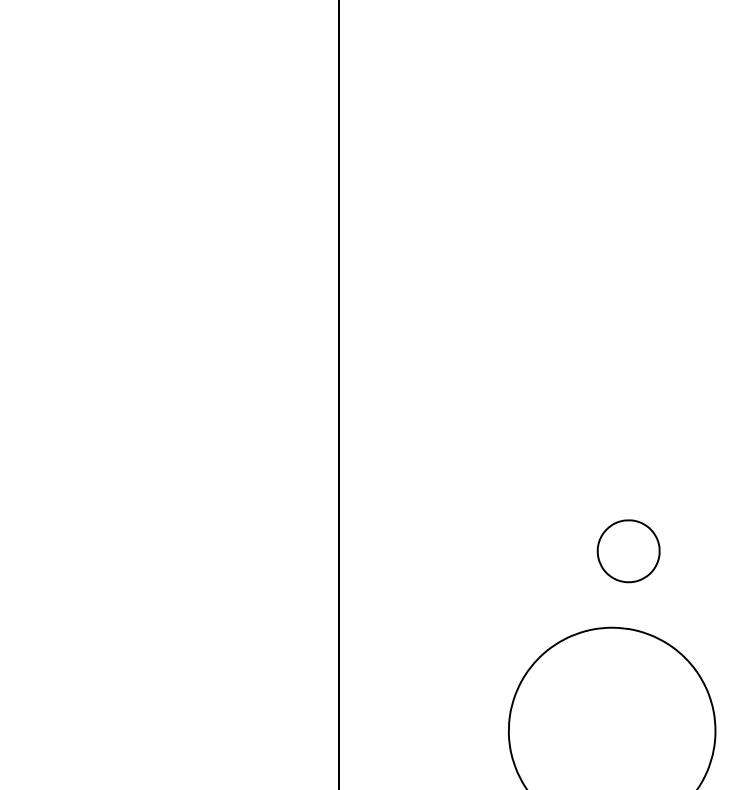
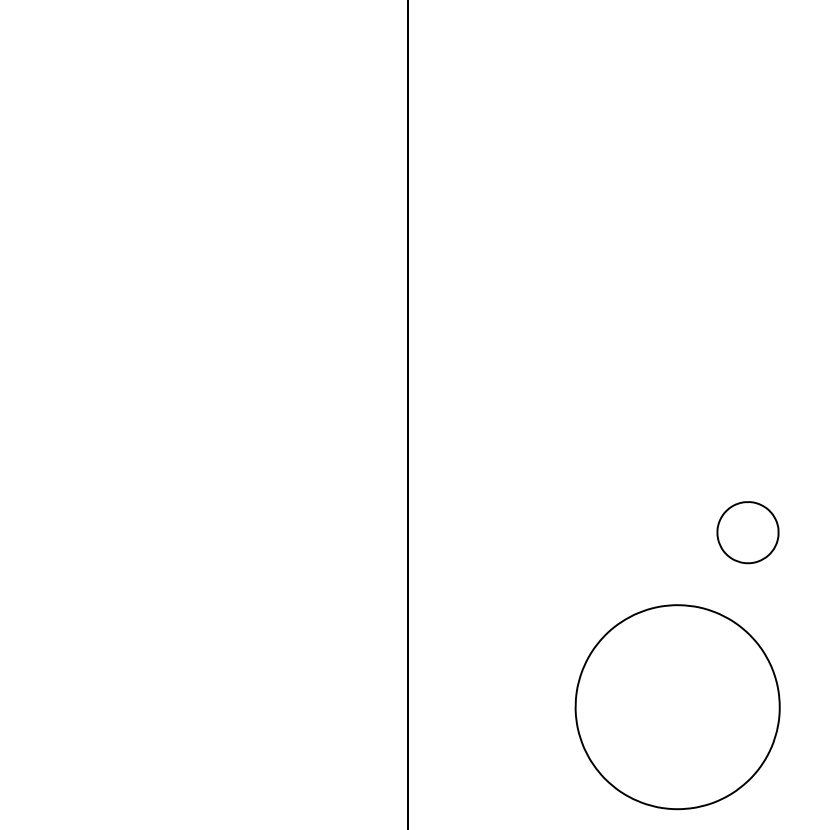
part: (628, 551) -> (747, 532), moved

